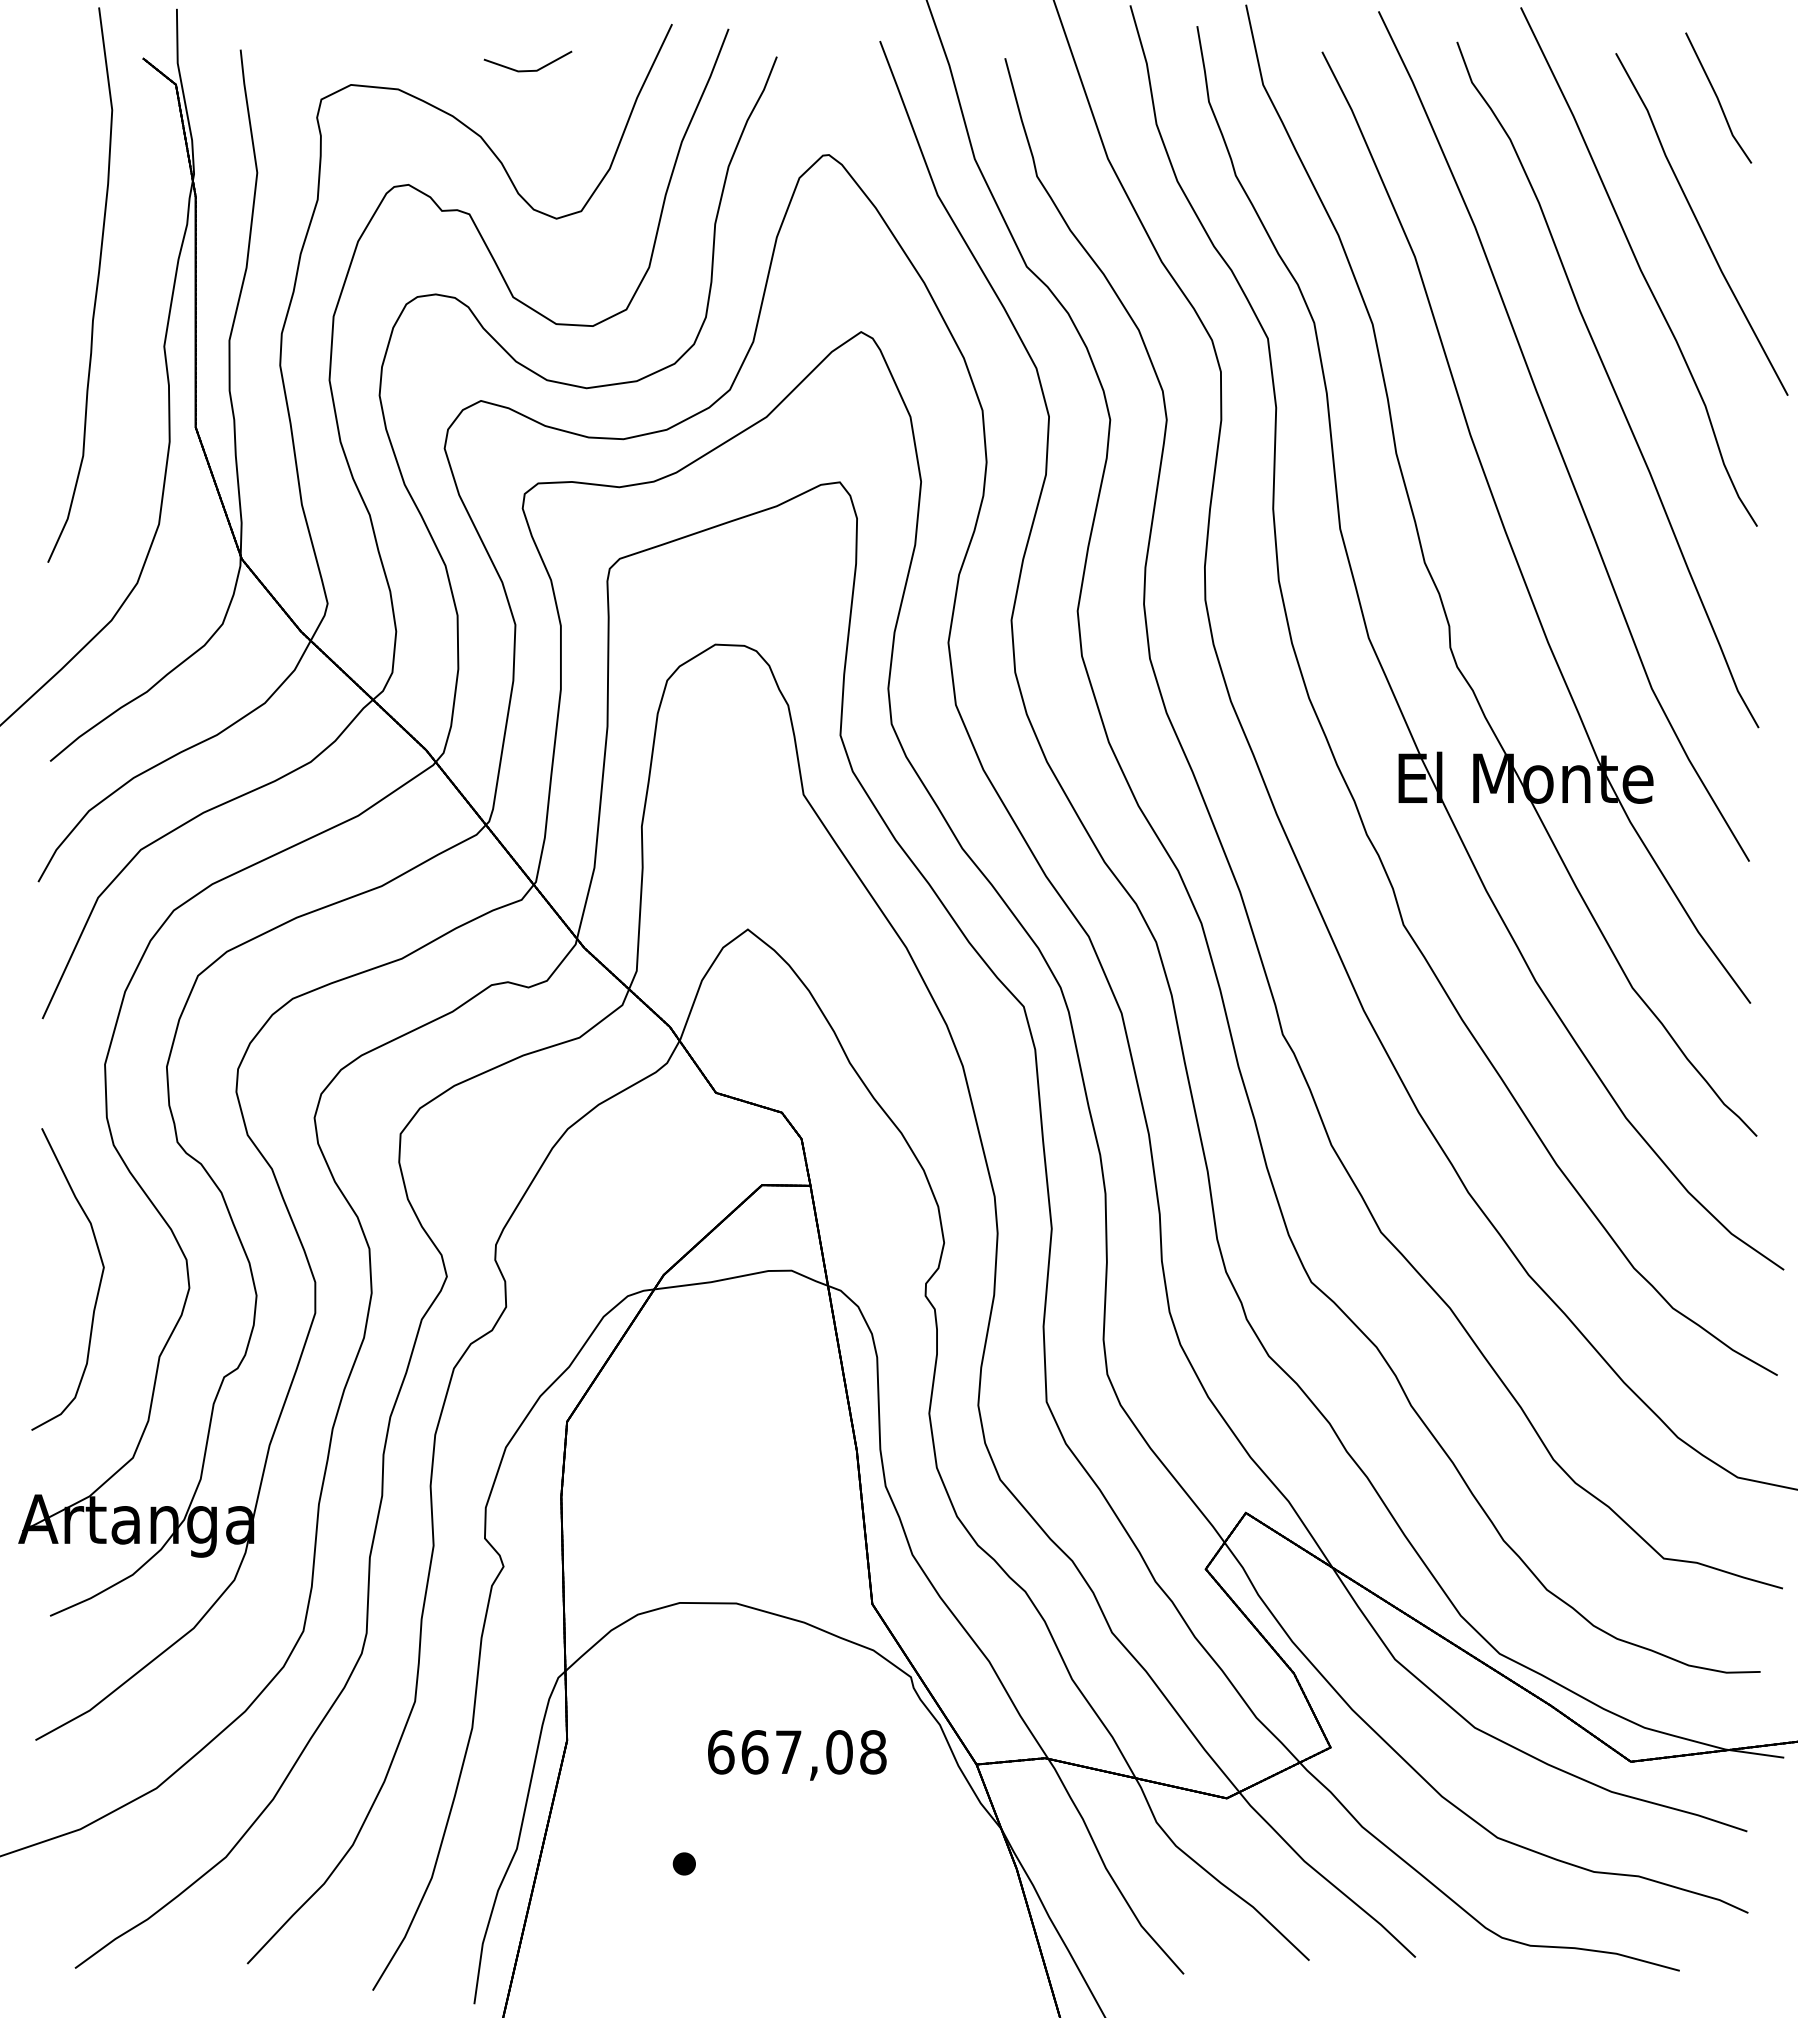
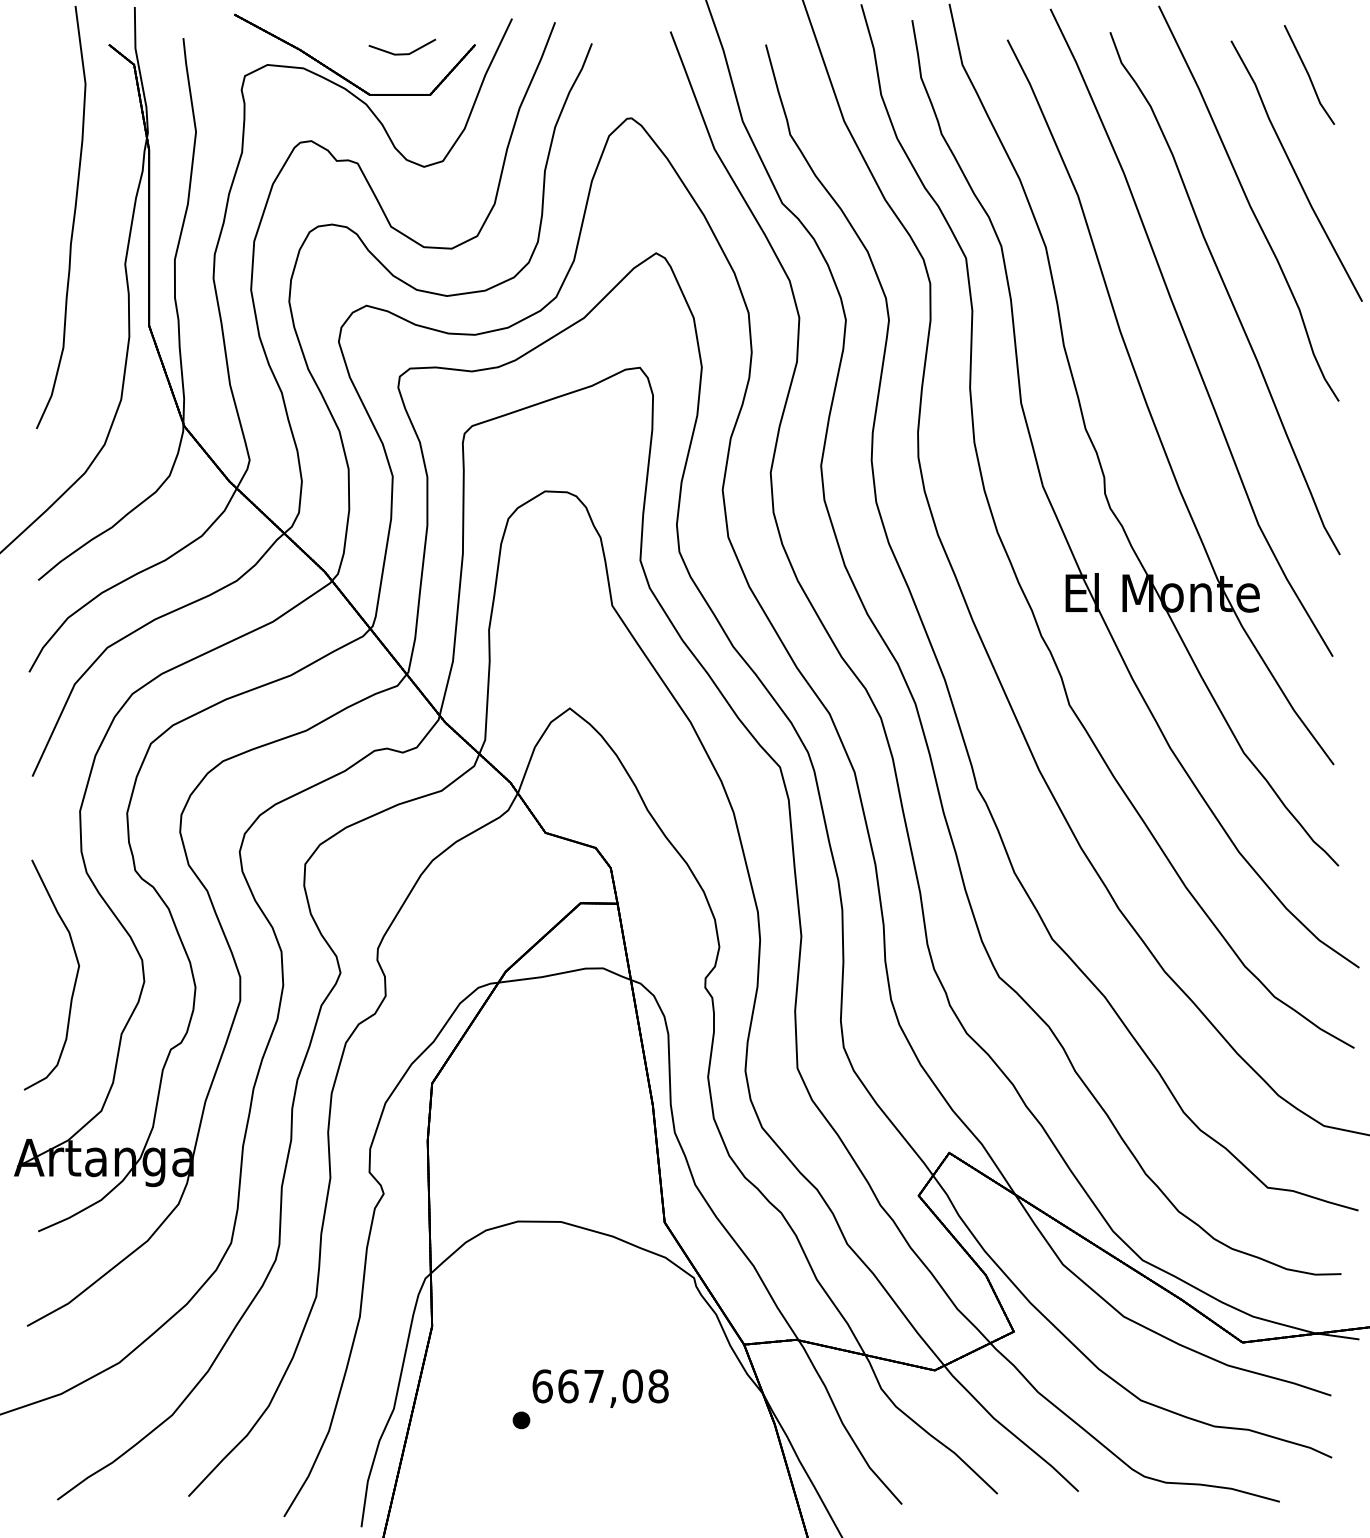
part: (446, 97) -> (340, 74), added
text: (797, 1755) -> (600, 1388), moved

